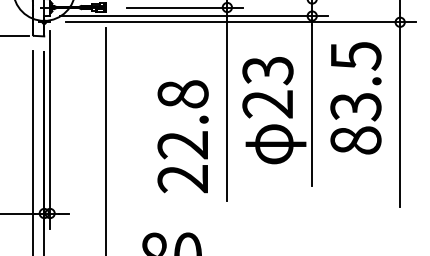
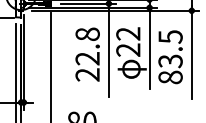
text: (268, 69) -> (128, 33), 23 -> 22
text: (355, 98) -> (170, 57), moved
text: (182, 136) -> (87, 54), moved

